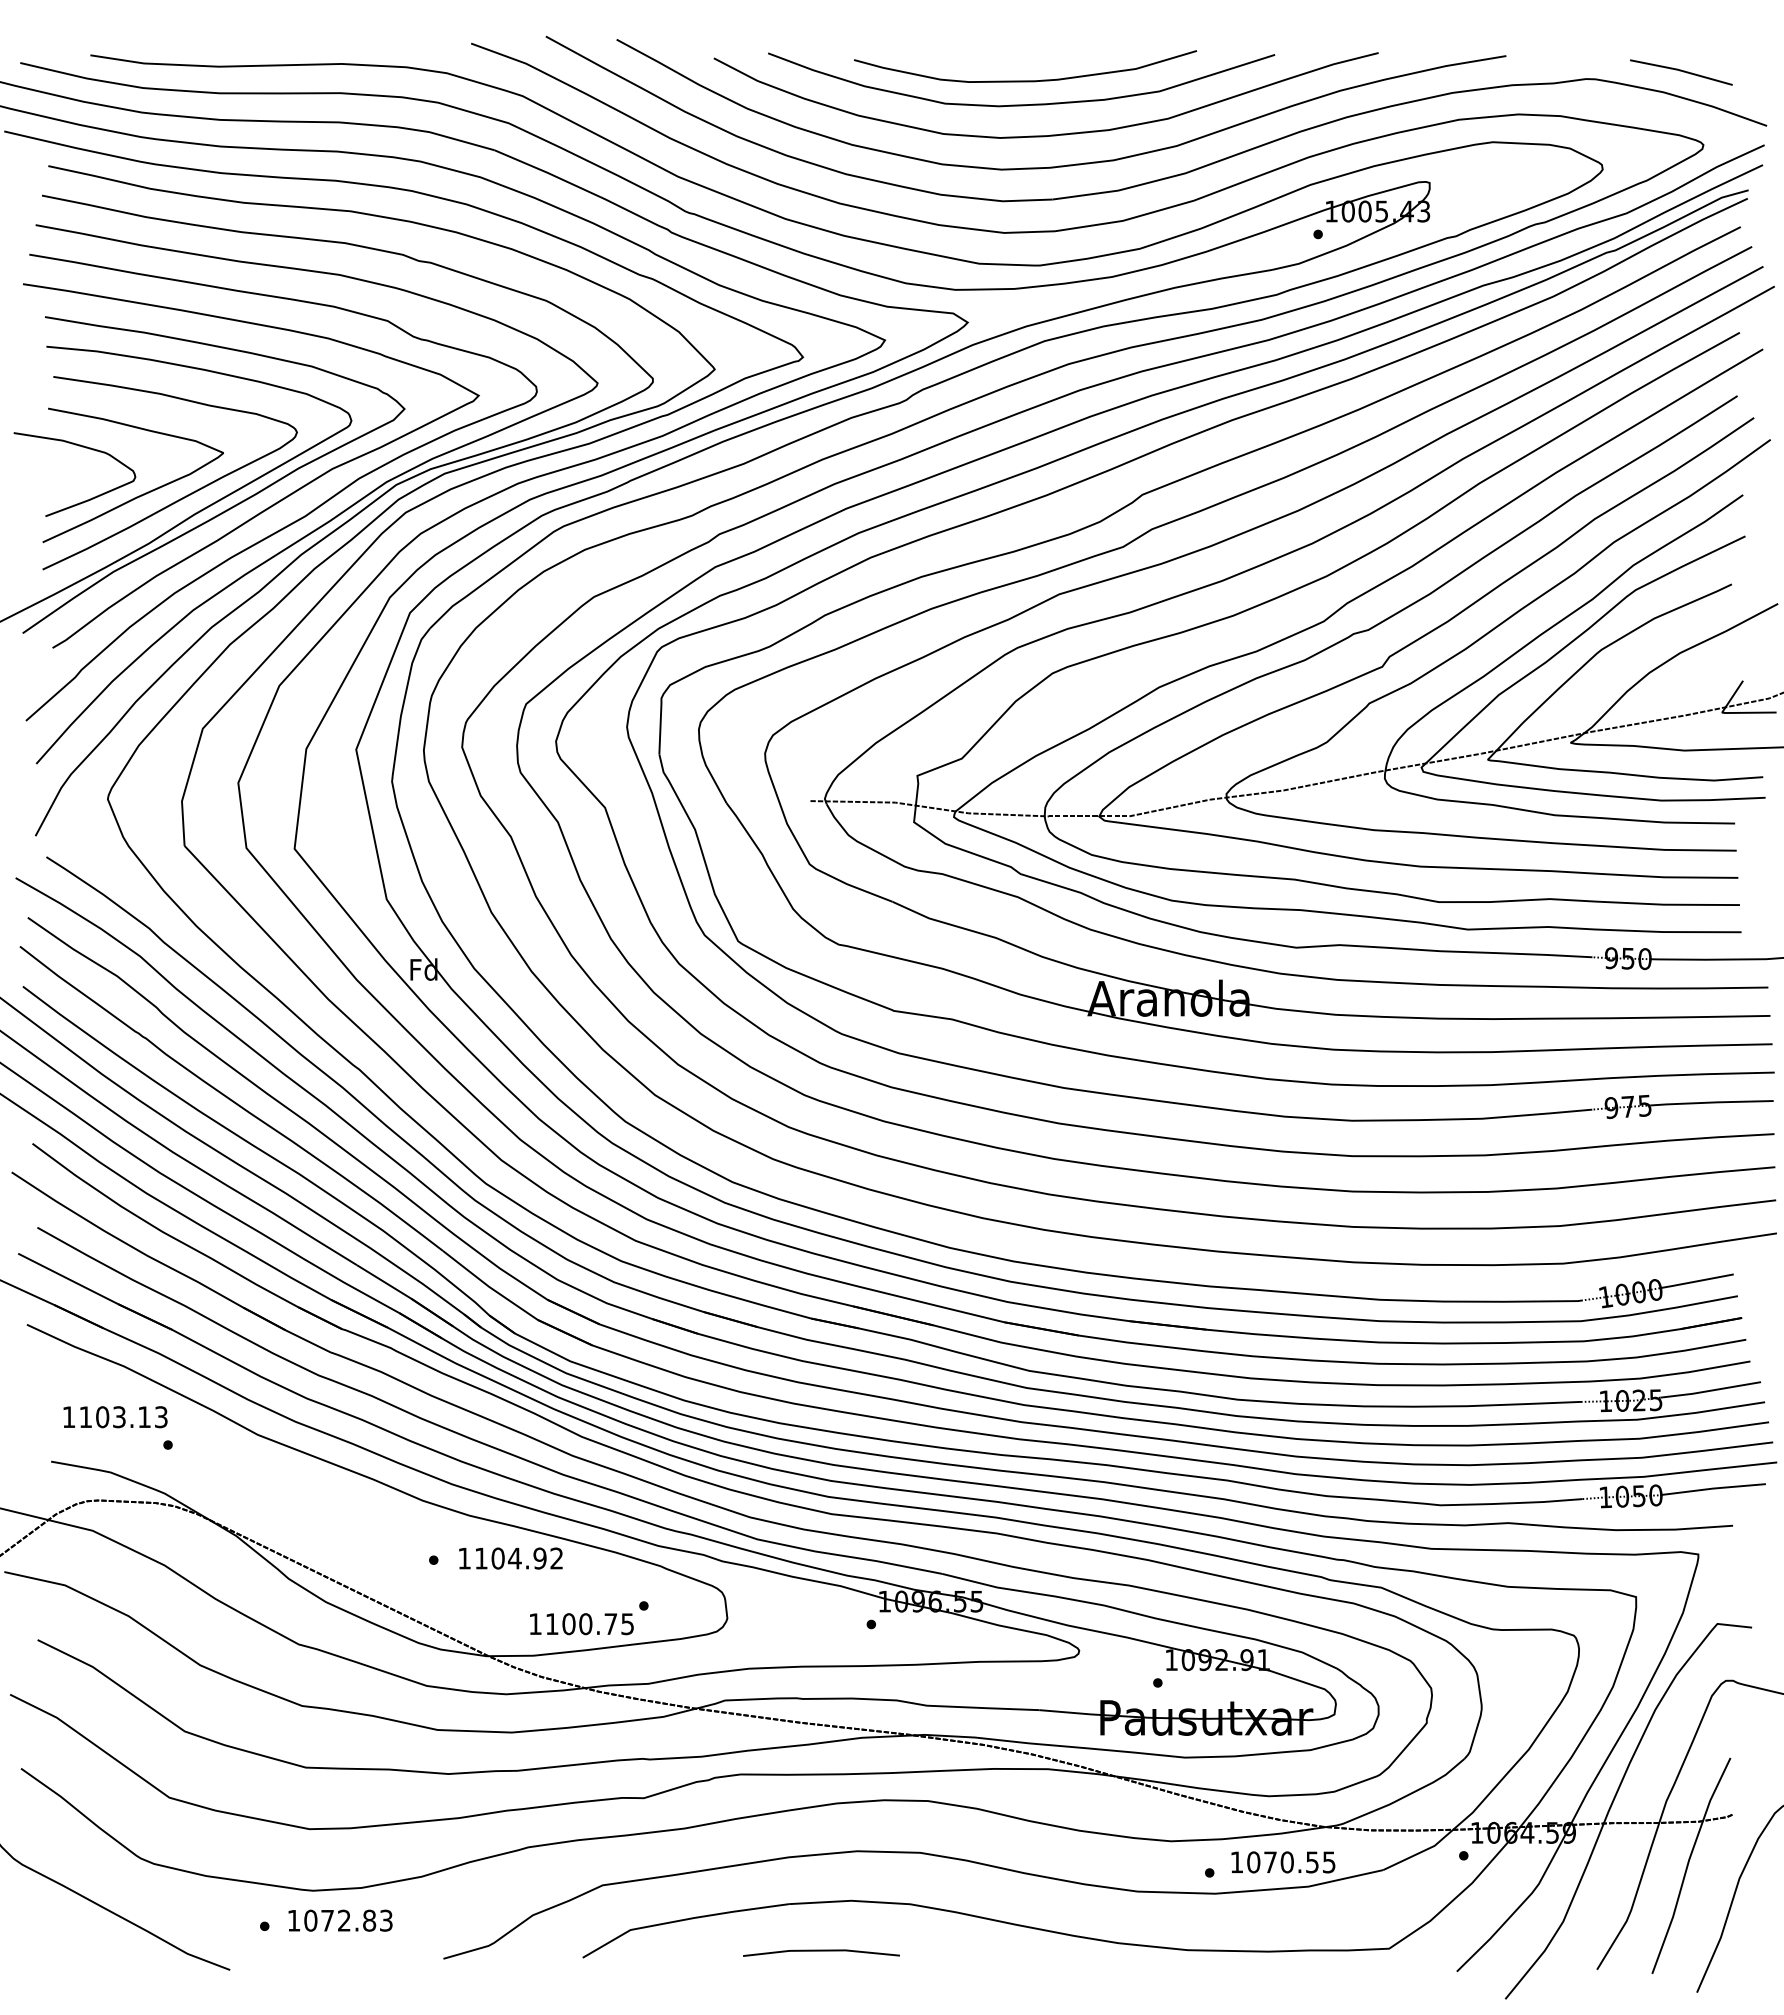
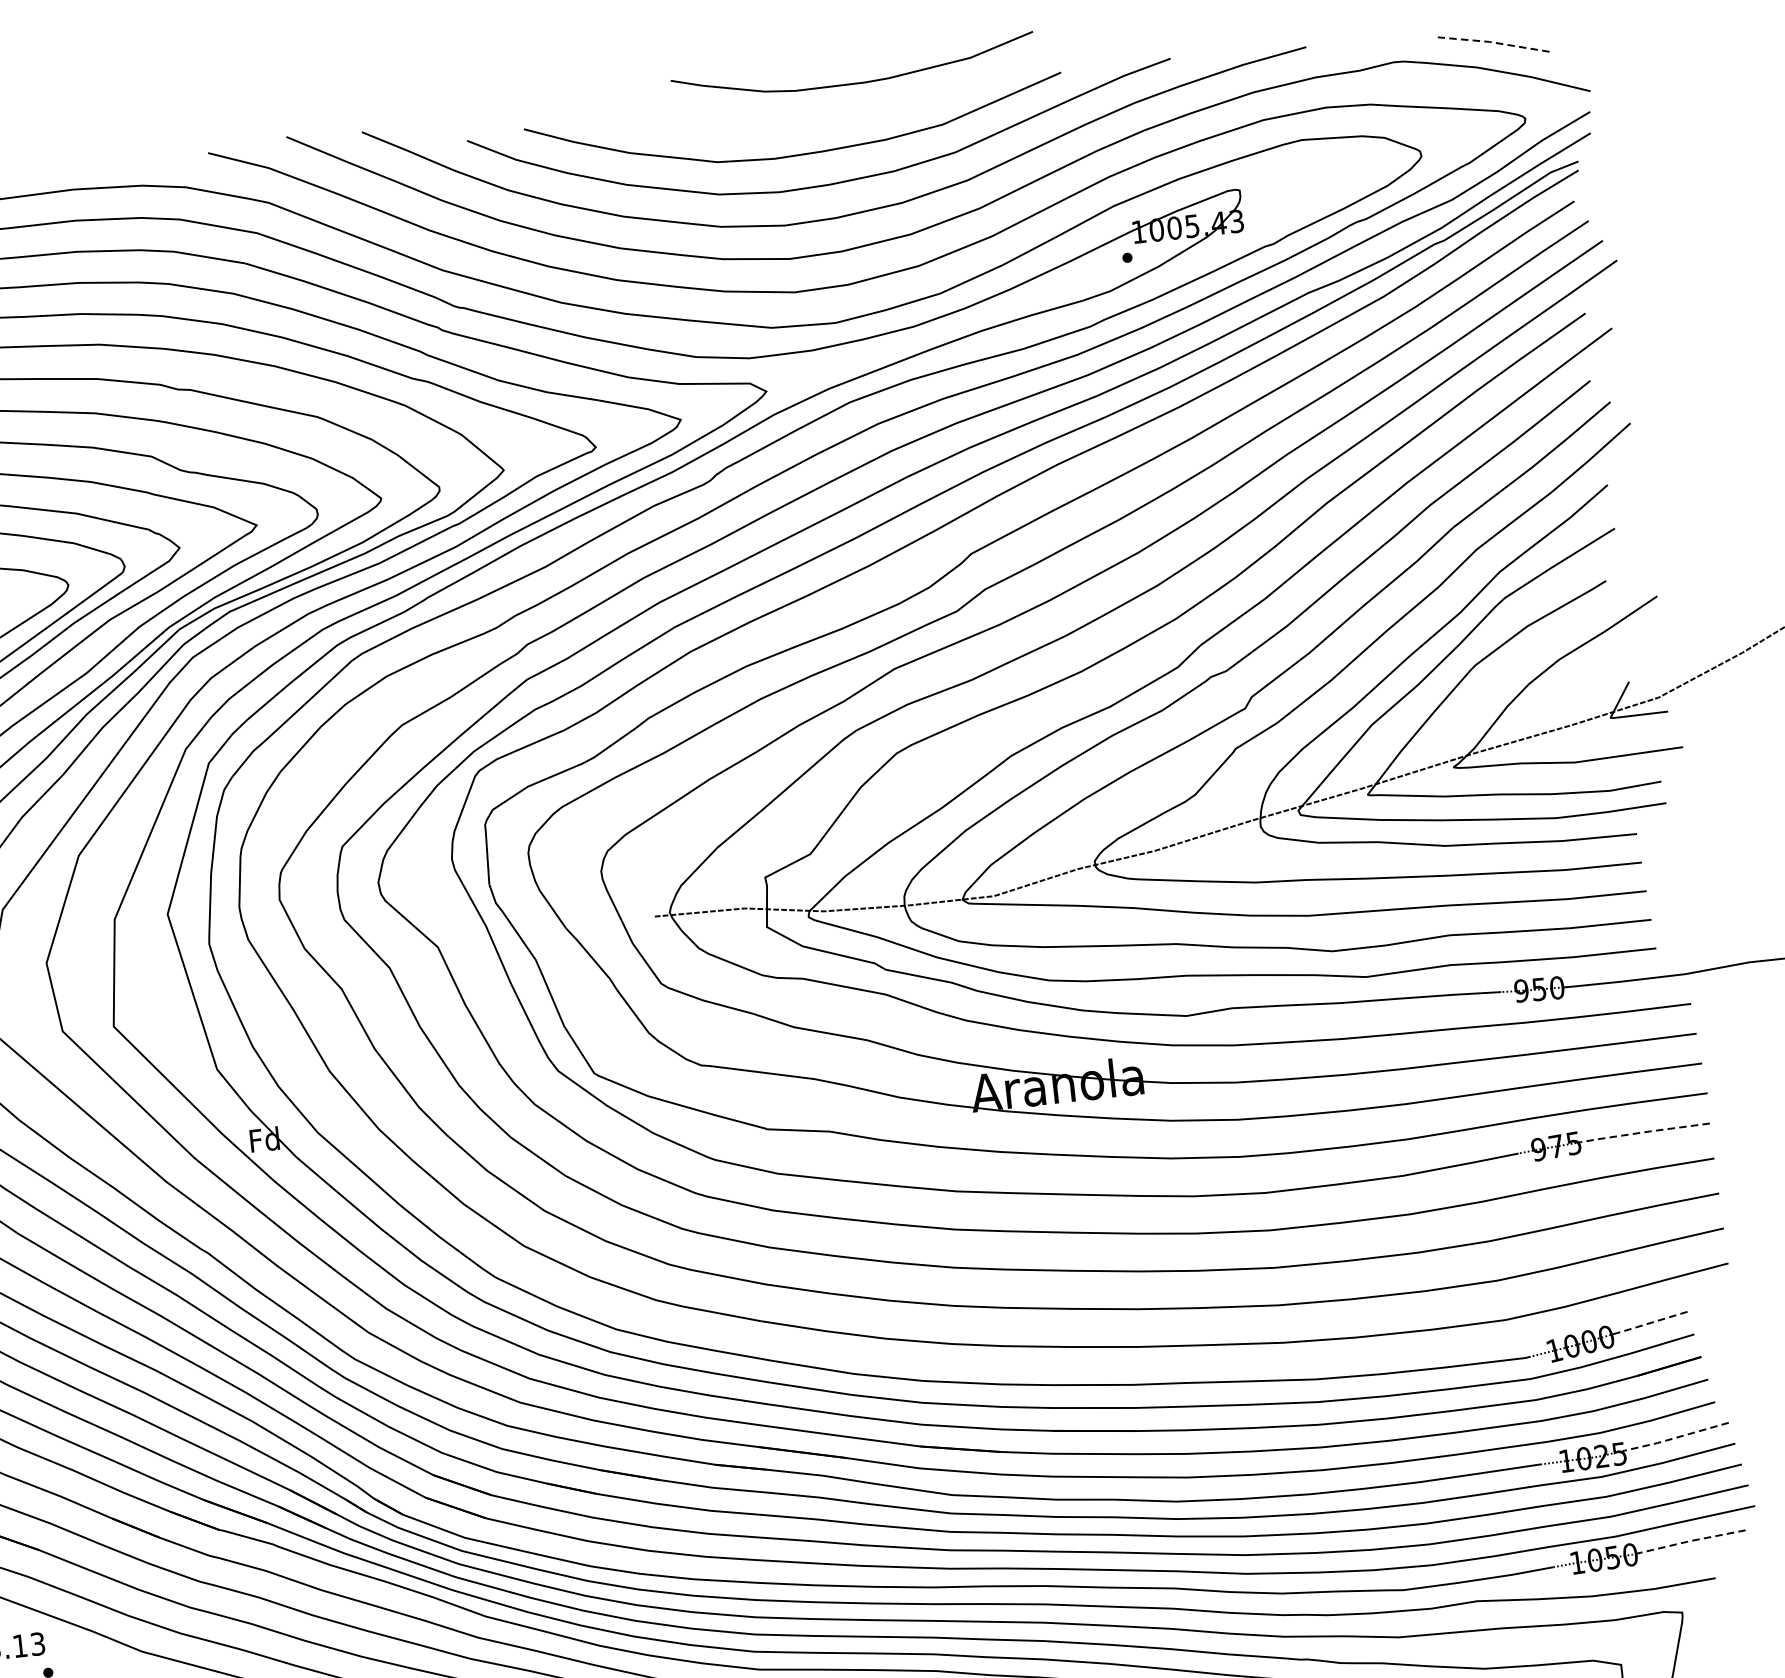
line: (1681, 70) -> (1493, 42), solid -> dashed
curve: (1025, 80) -> (854, 82), moved
line: (1712, 1102) -> (1645, 1132), solid -> dashed
line: (1695, 1281) -> (1647, 1323), solid -> dashed
line: (1710, 1390) -> (1676, 1437), solid -> dashed
line: (1713, 1488) -> (1690, 1540), solid -> dashed

